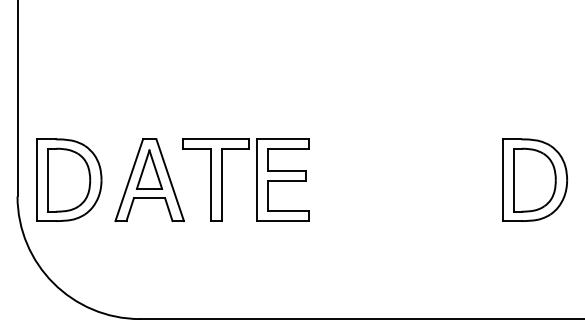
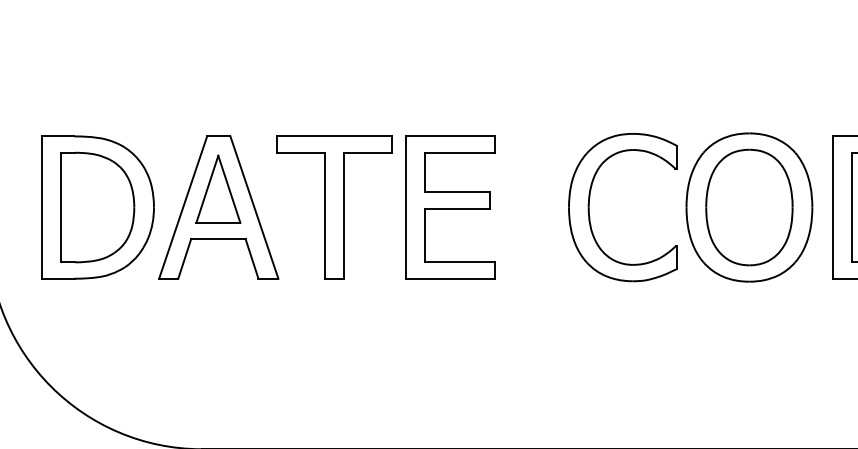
part: (69, 179) -> (98, 206), moved
part: (420, 179) -> (690, 206), added

